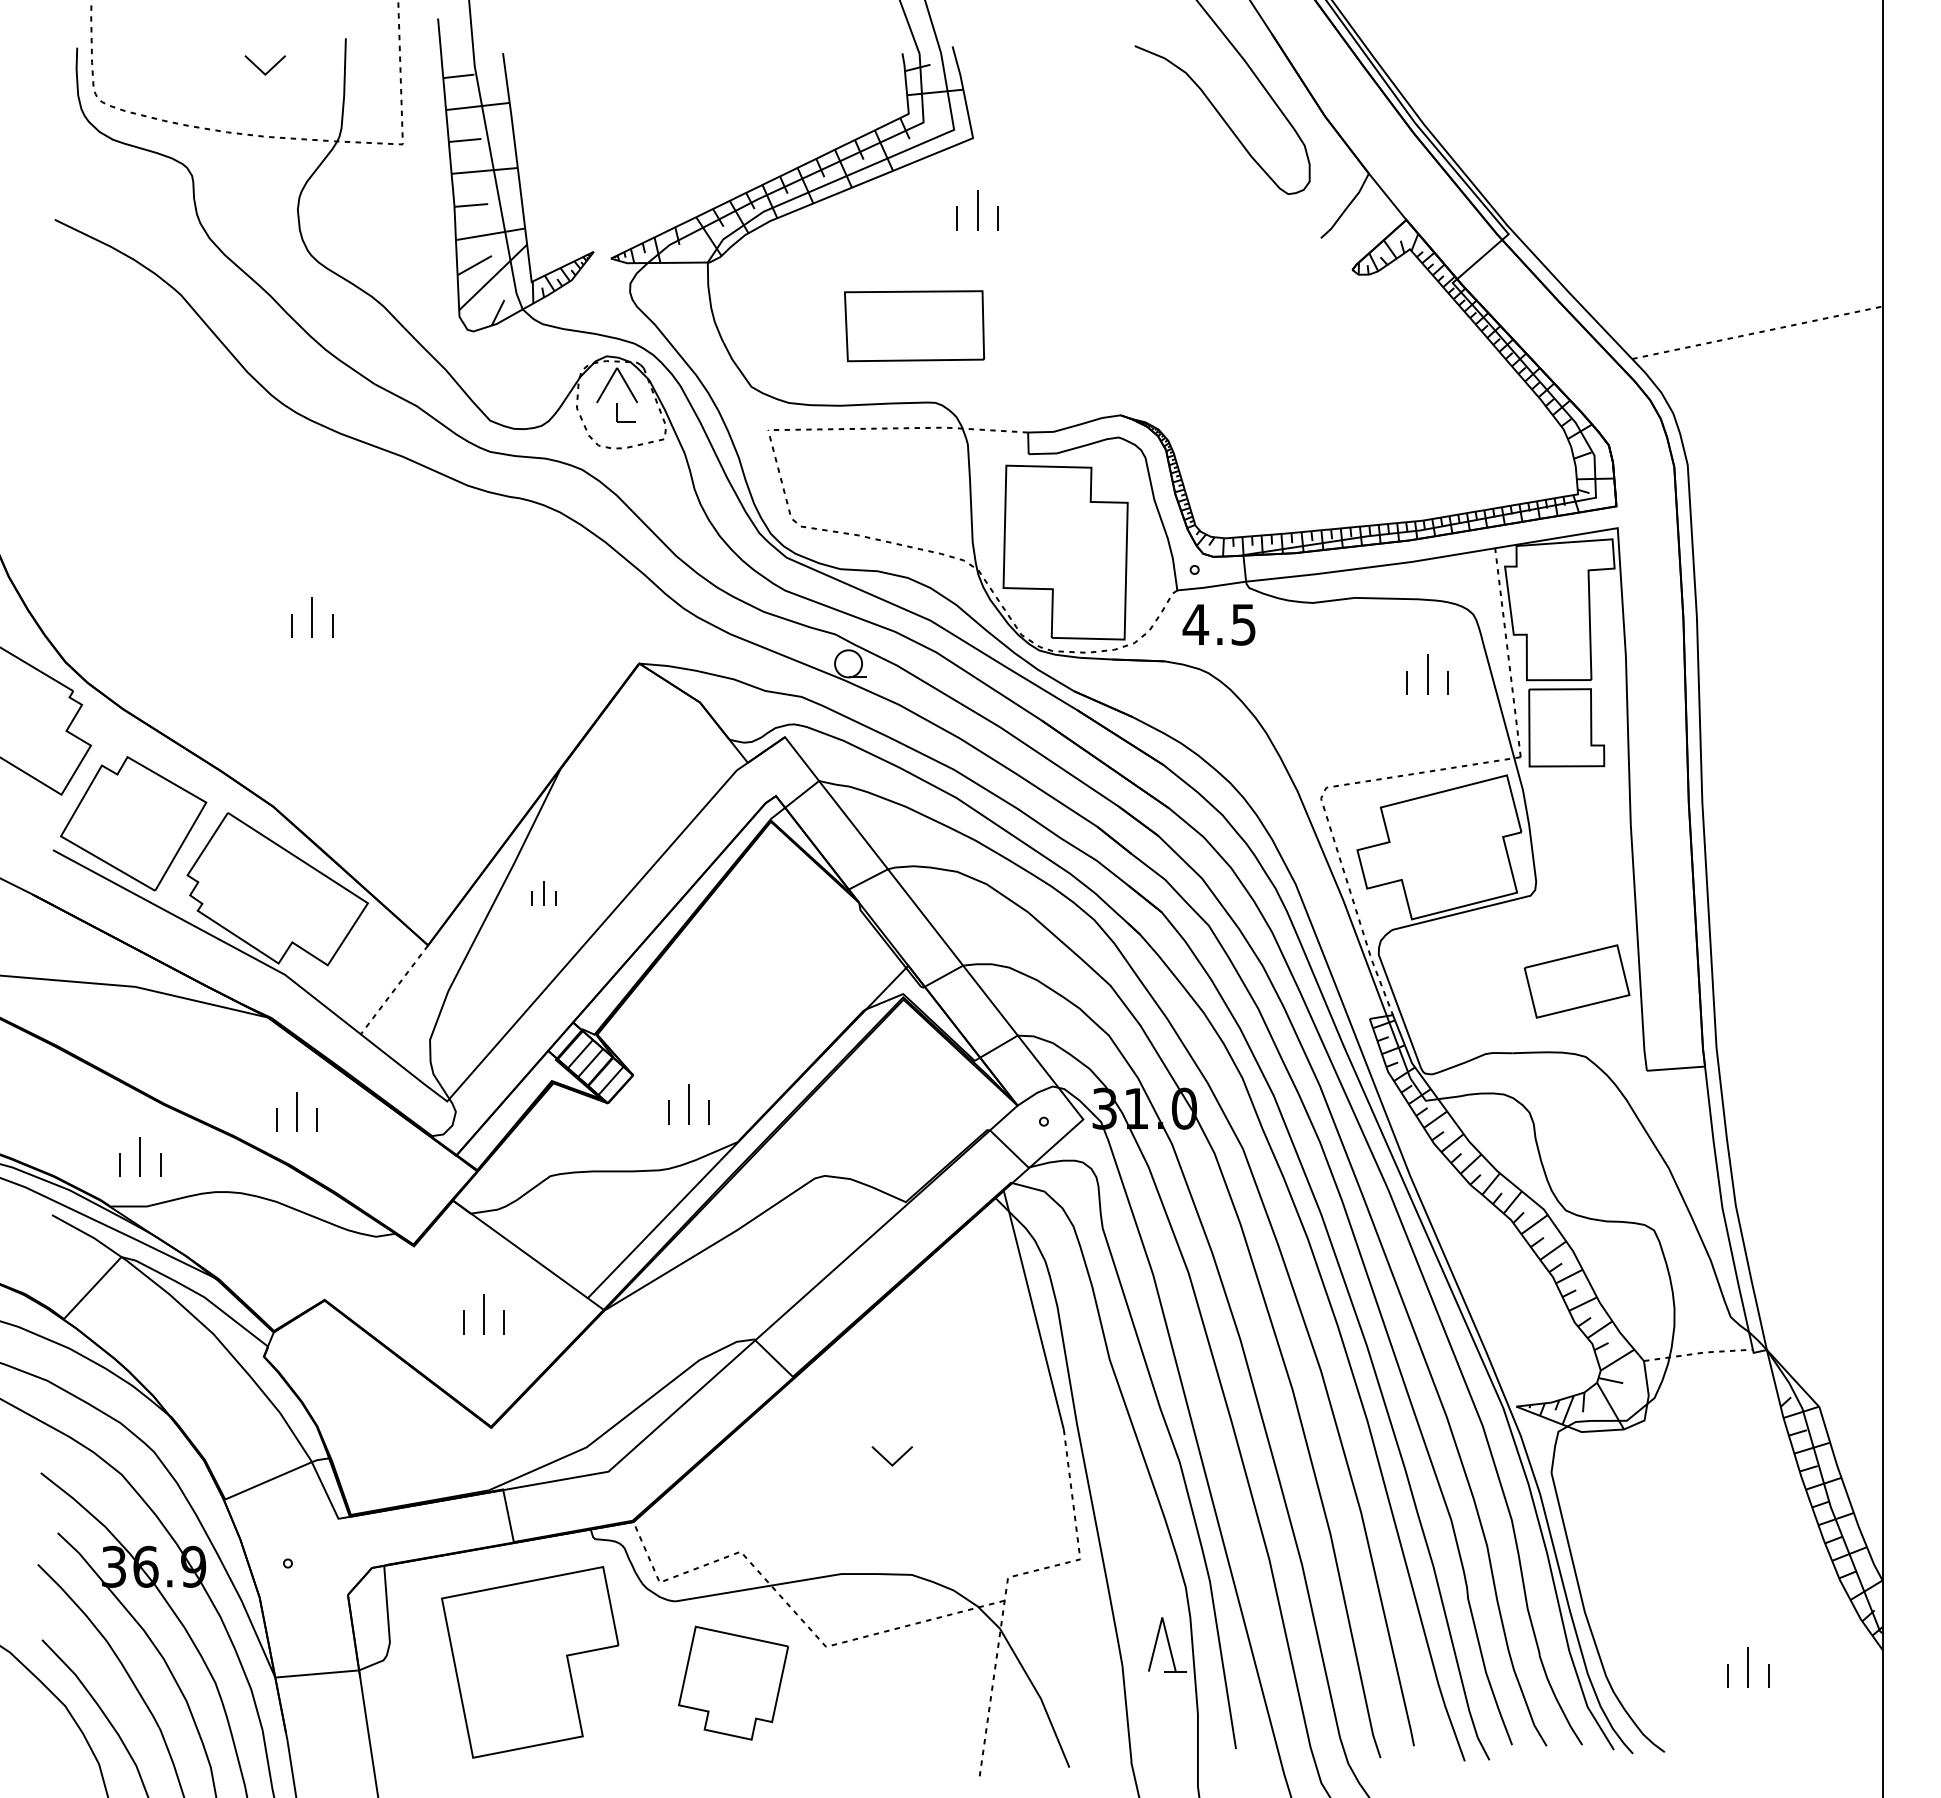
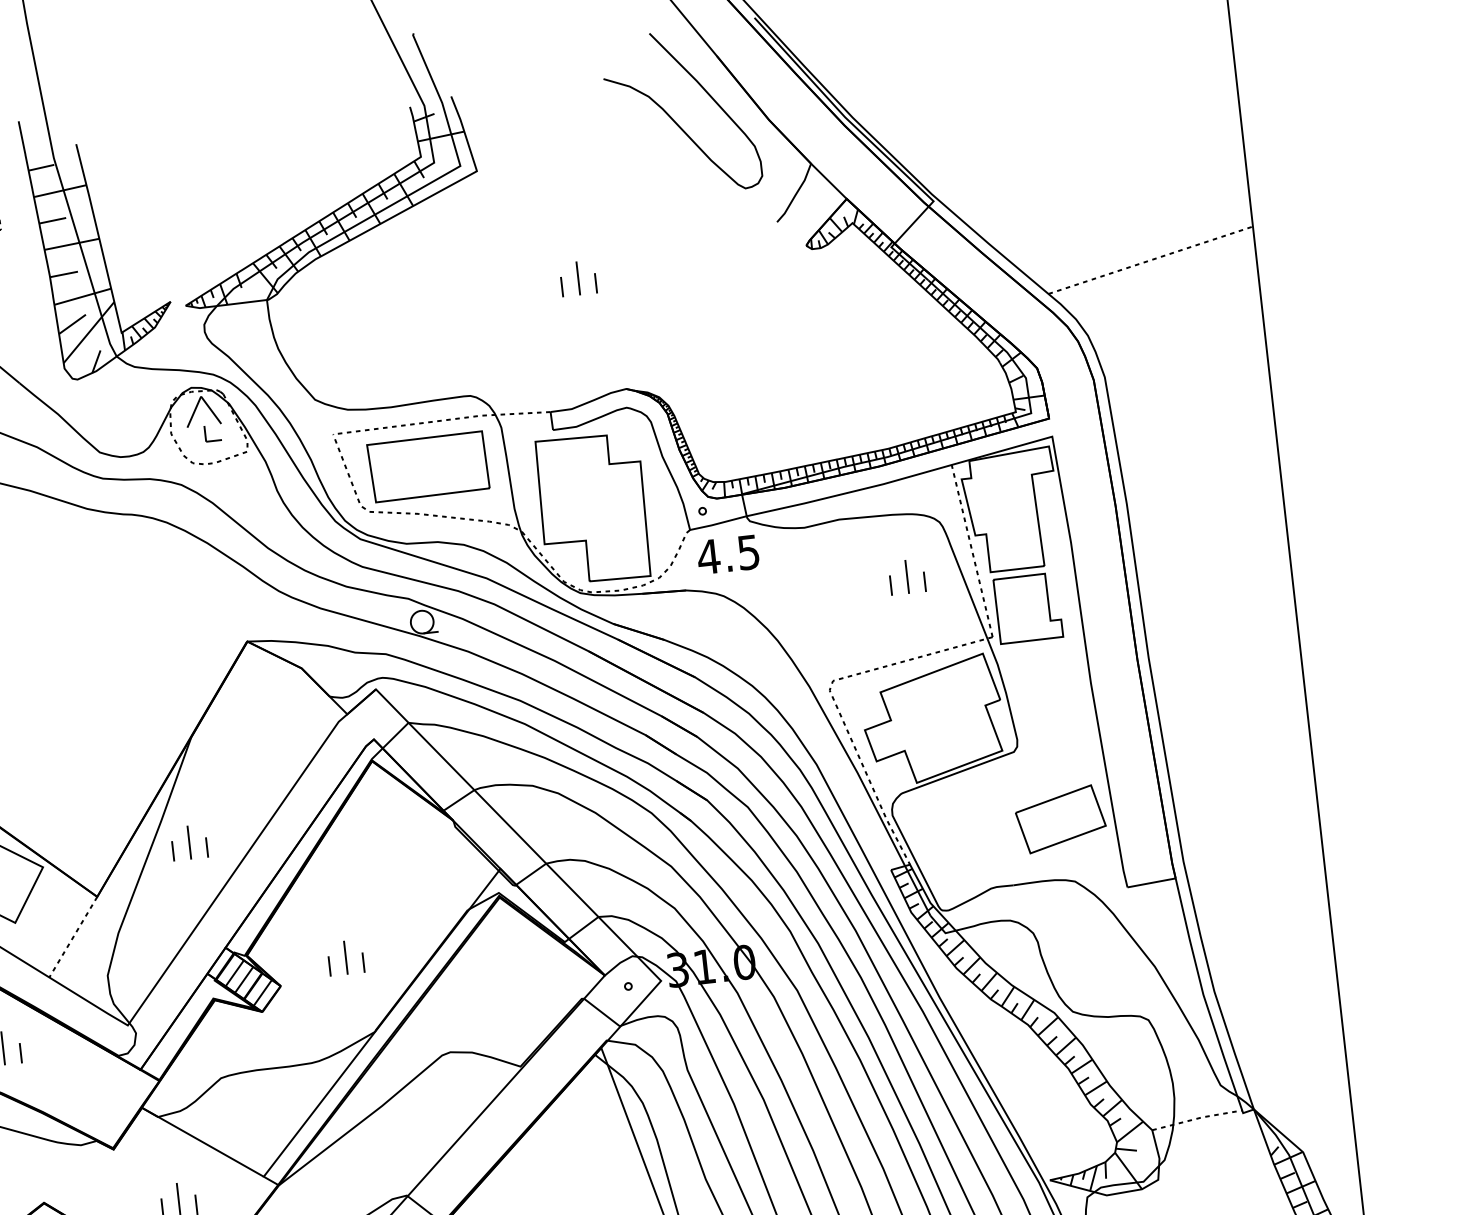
part: (977, 210) -> (578, 278), moved
part: (914, 326) -> (428, 467), moved
part: (543, 893) -> (188, 842), size x1.67
part: (688, 1104) -> (345, 957), moved

